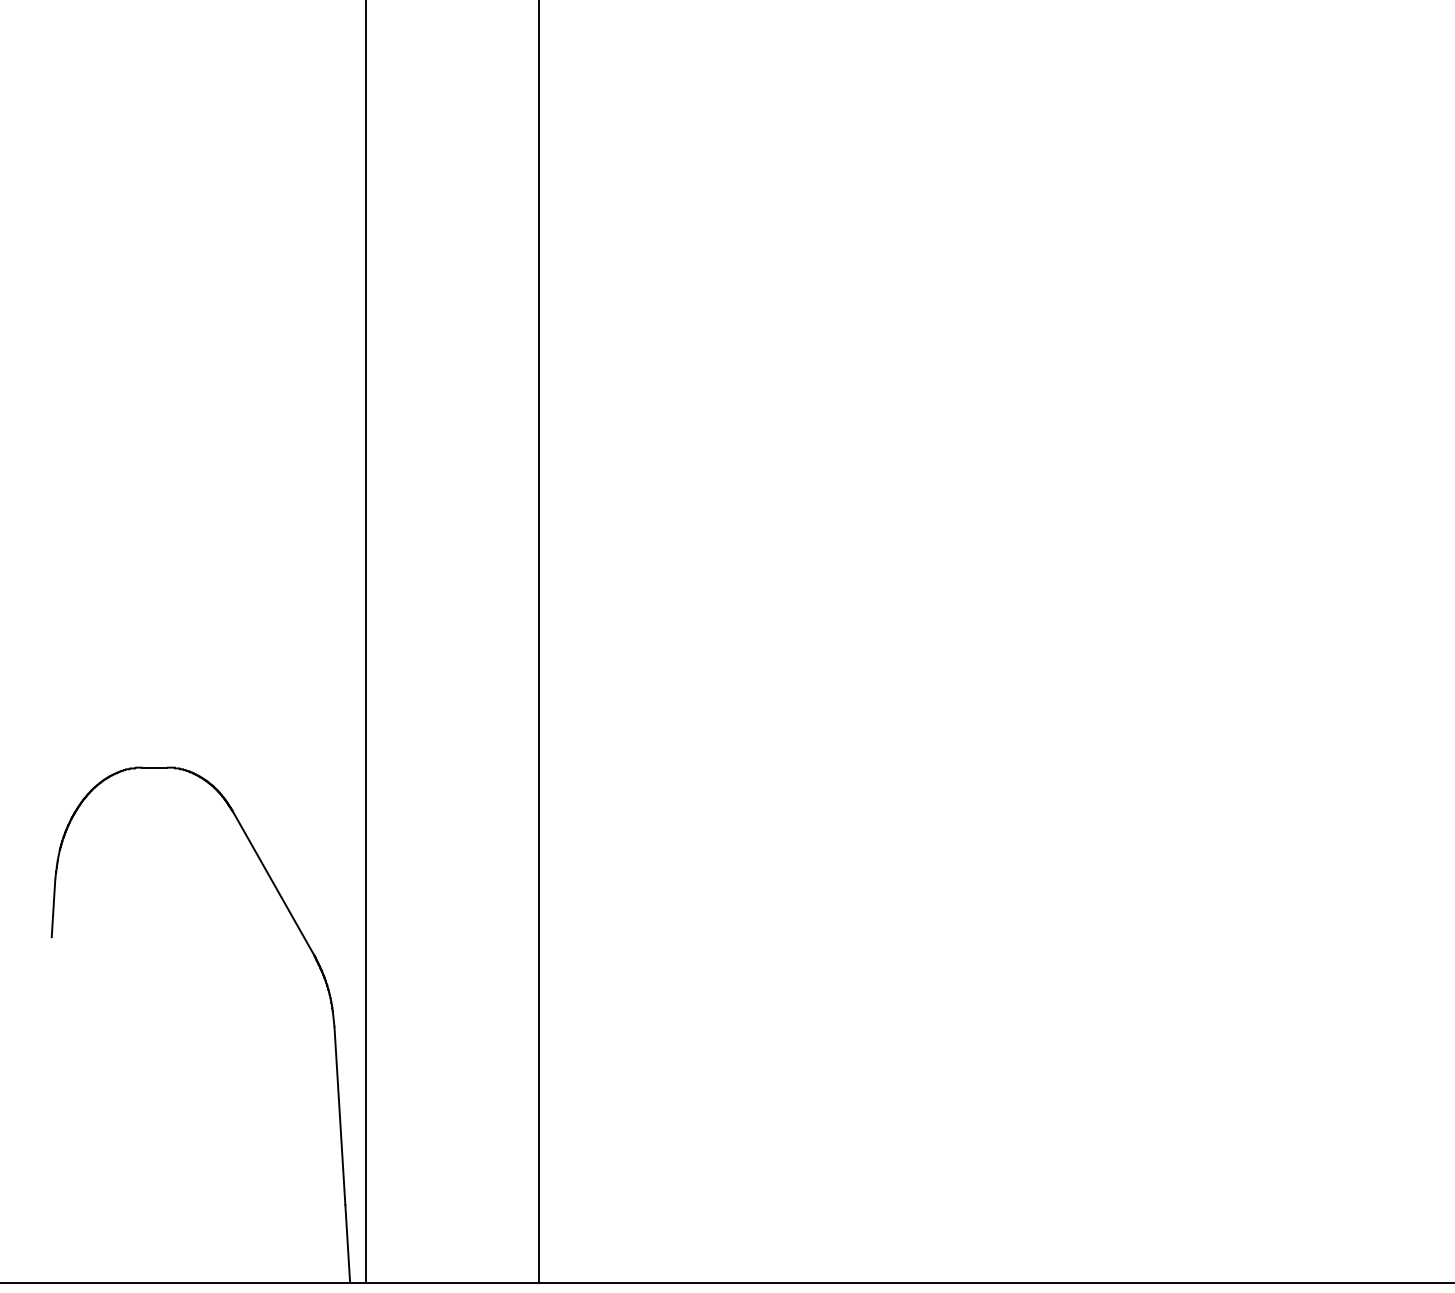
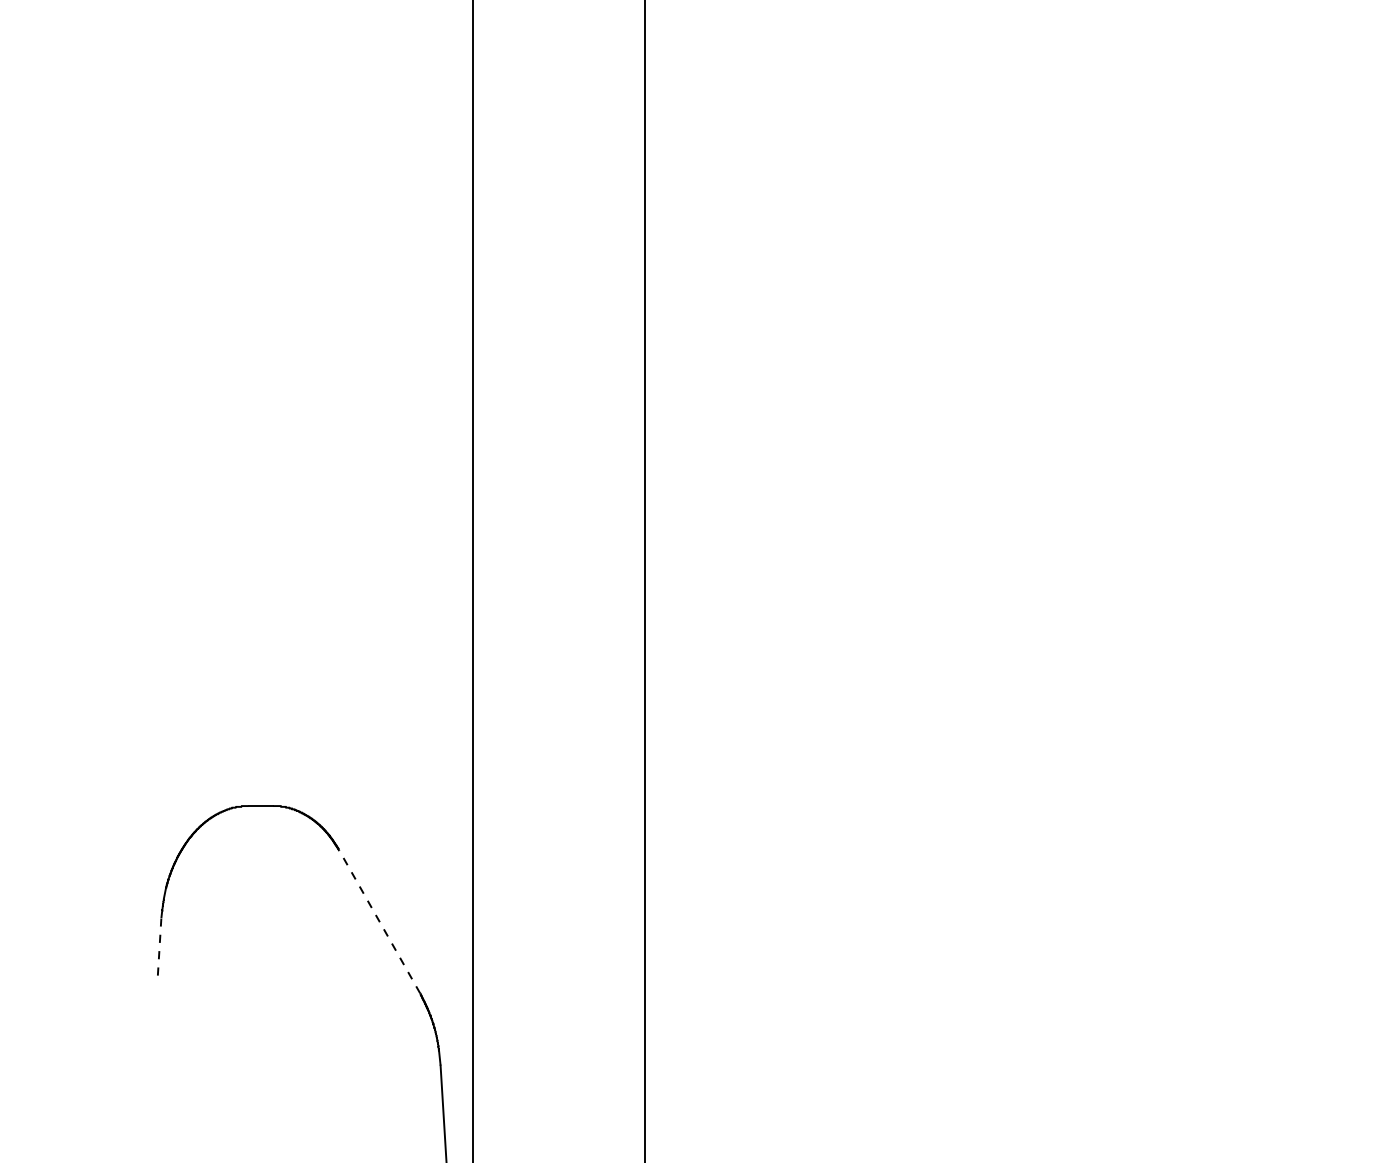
line: (273, 883) -> (379, 921), solid -> dashed
line: (53, 908) -> (159, 946), solid -> dashed

